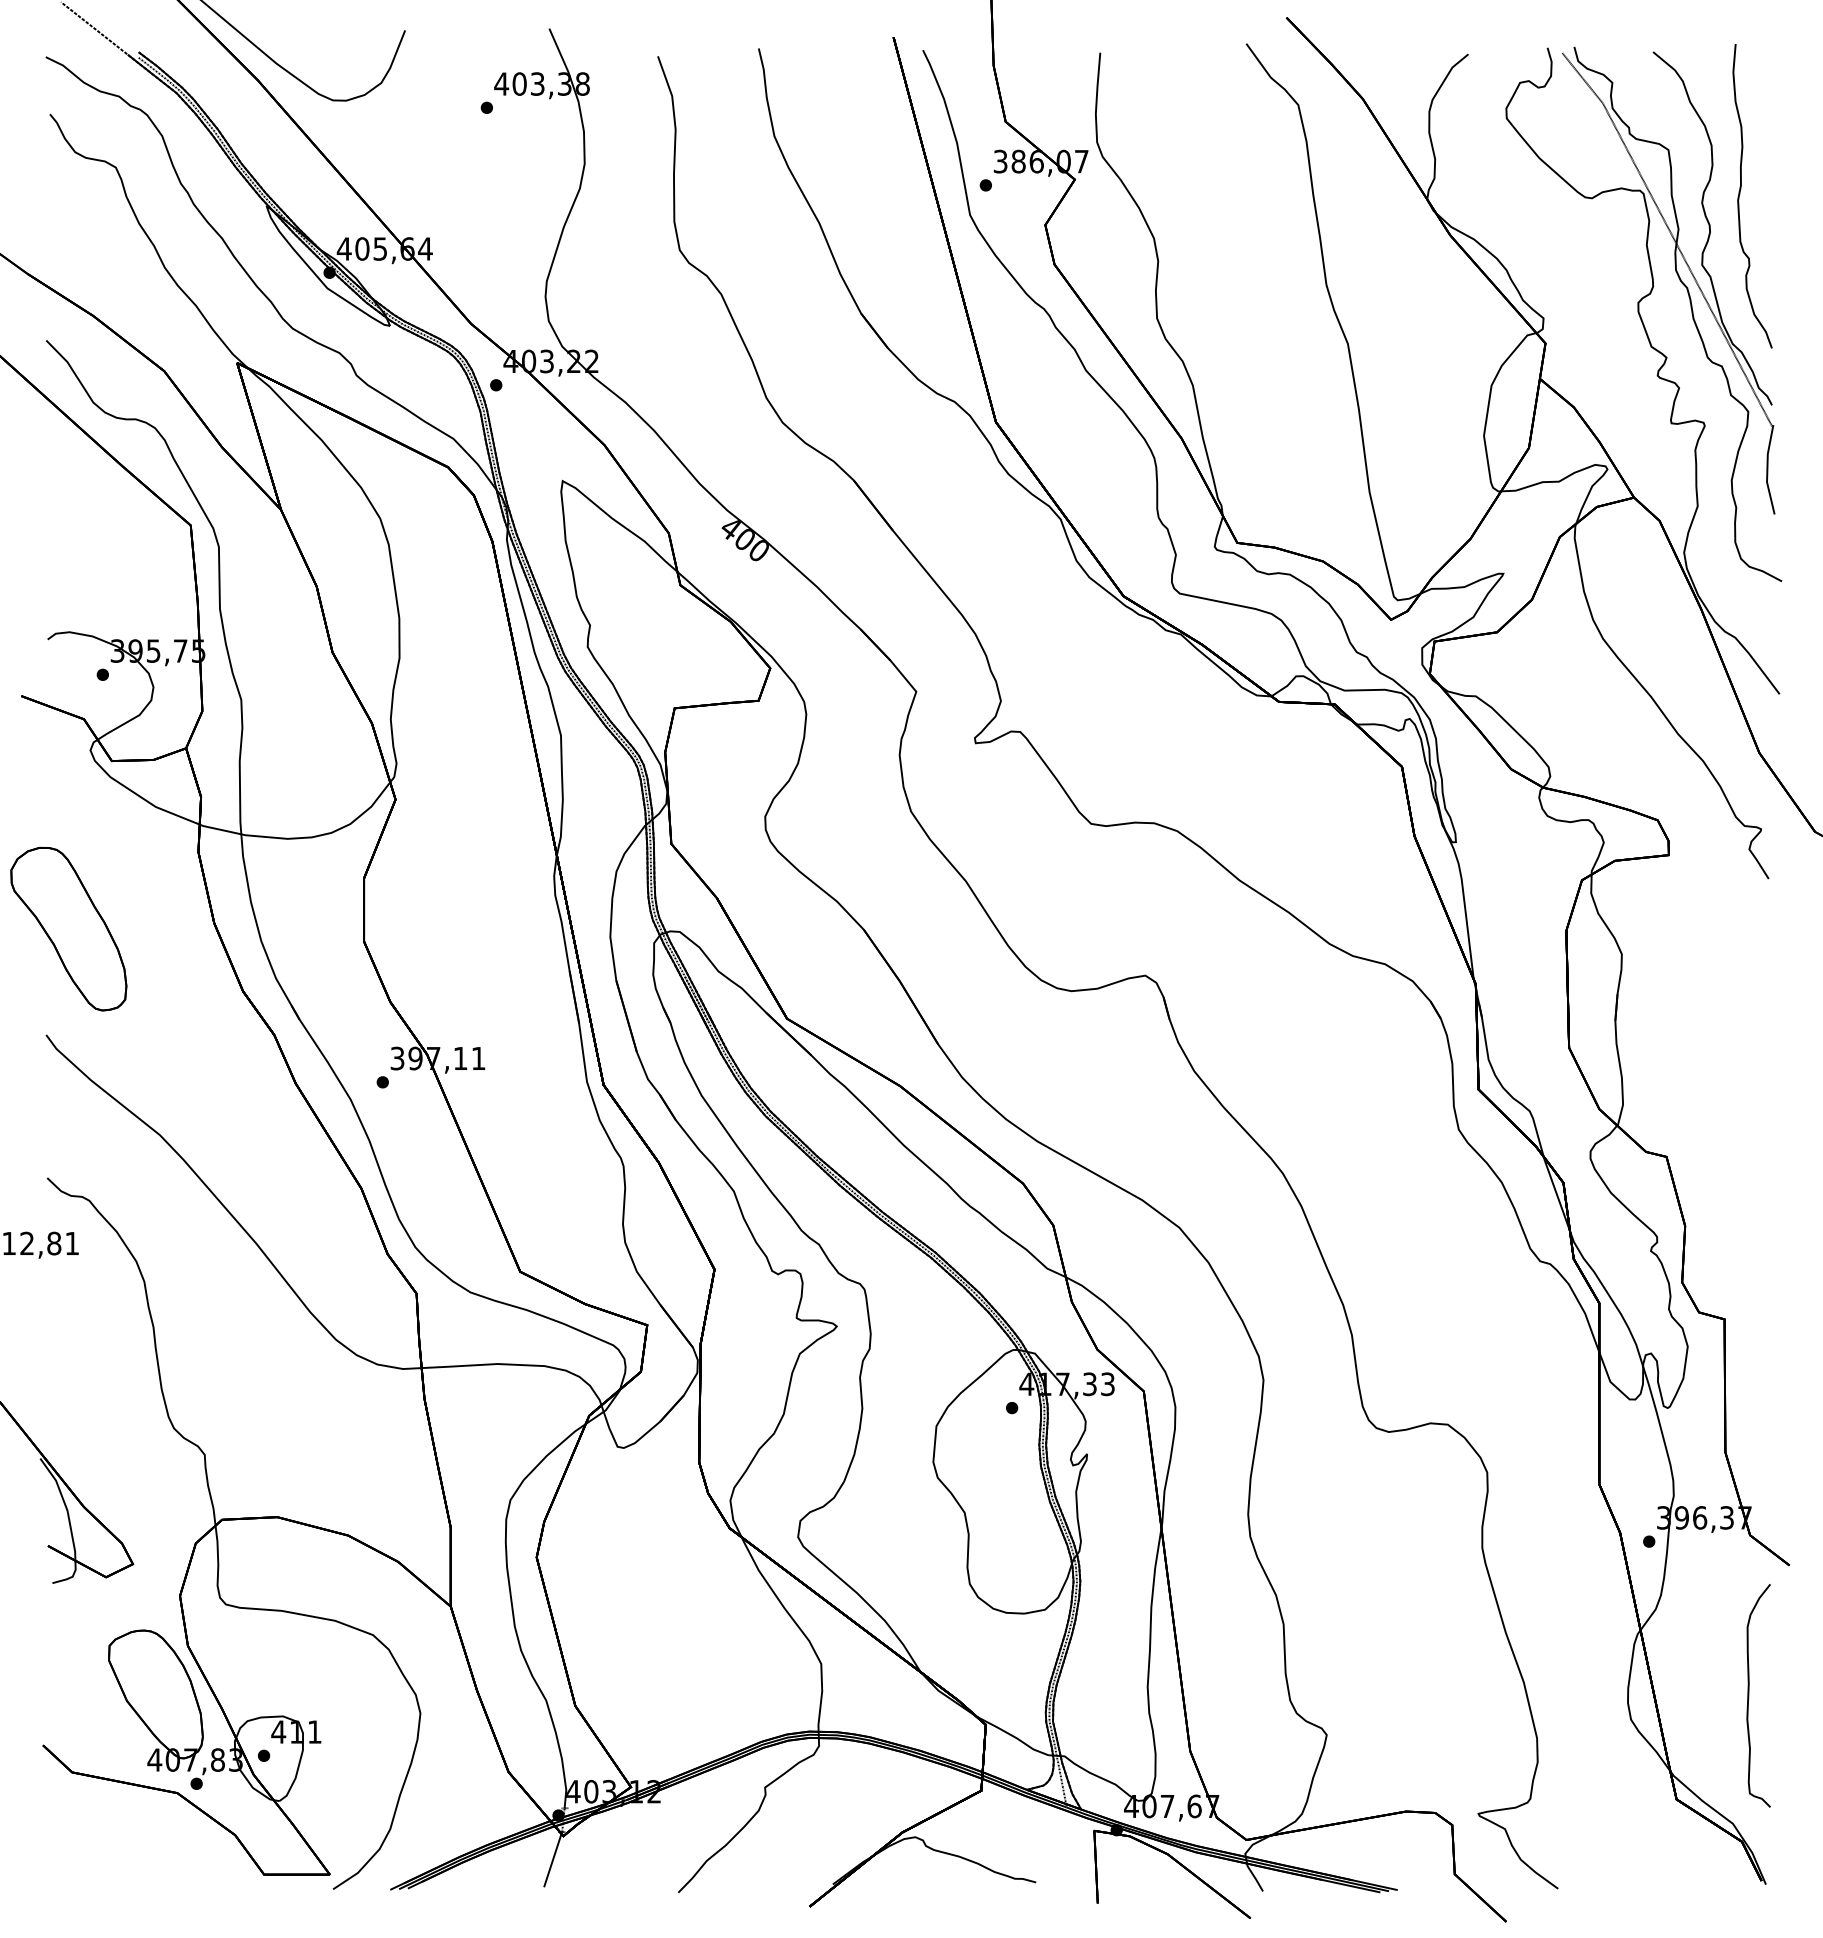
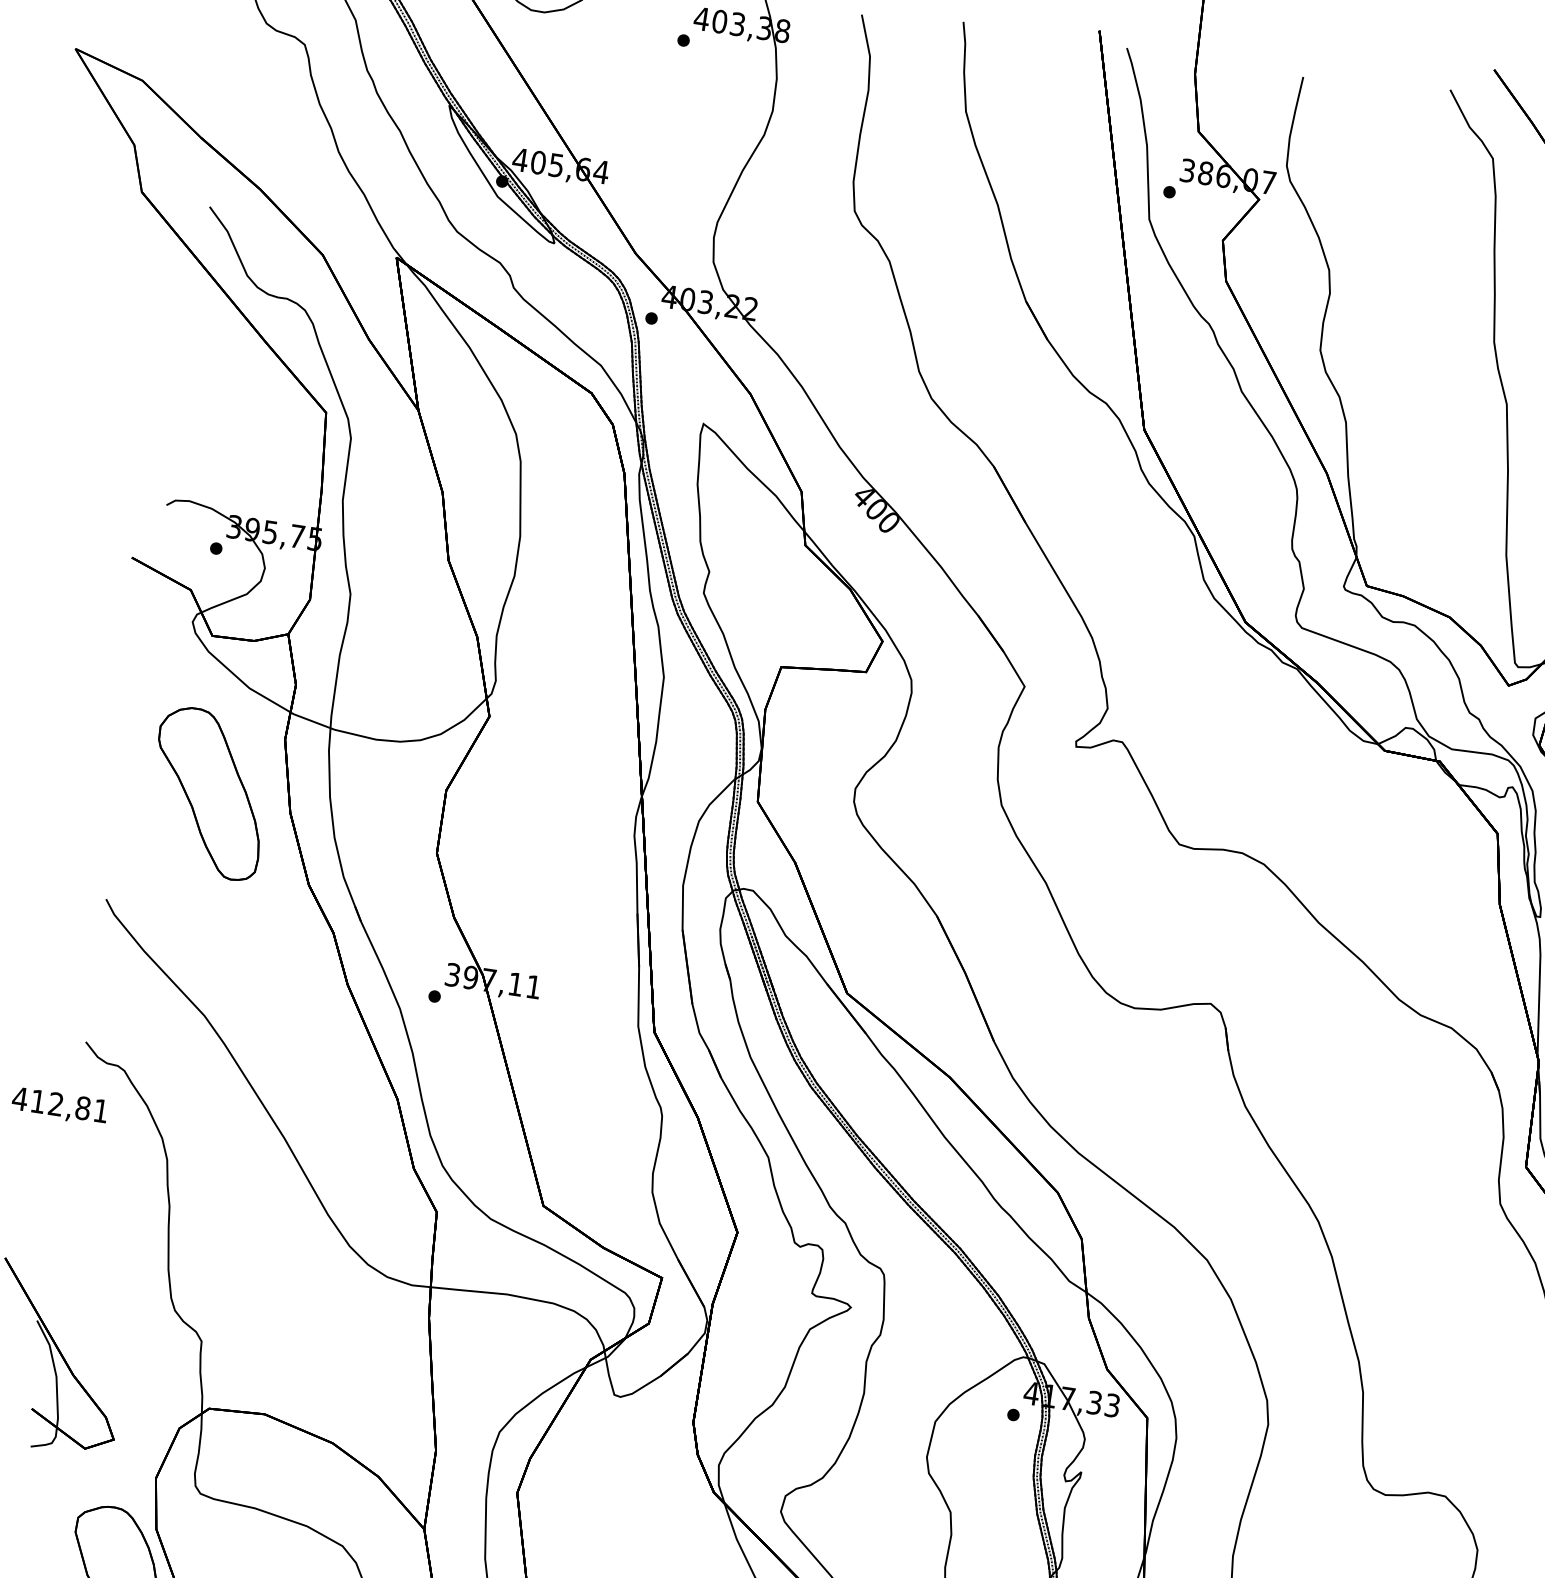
part: (68, 928) -> (208, 792), moved

